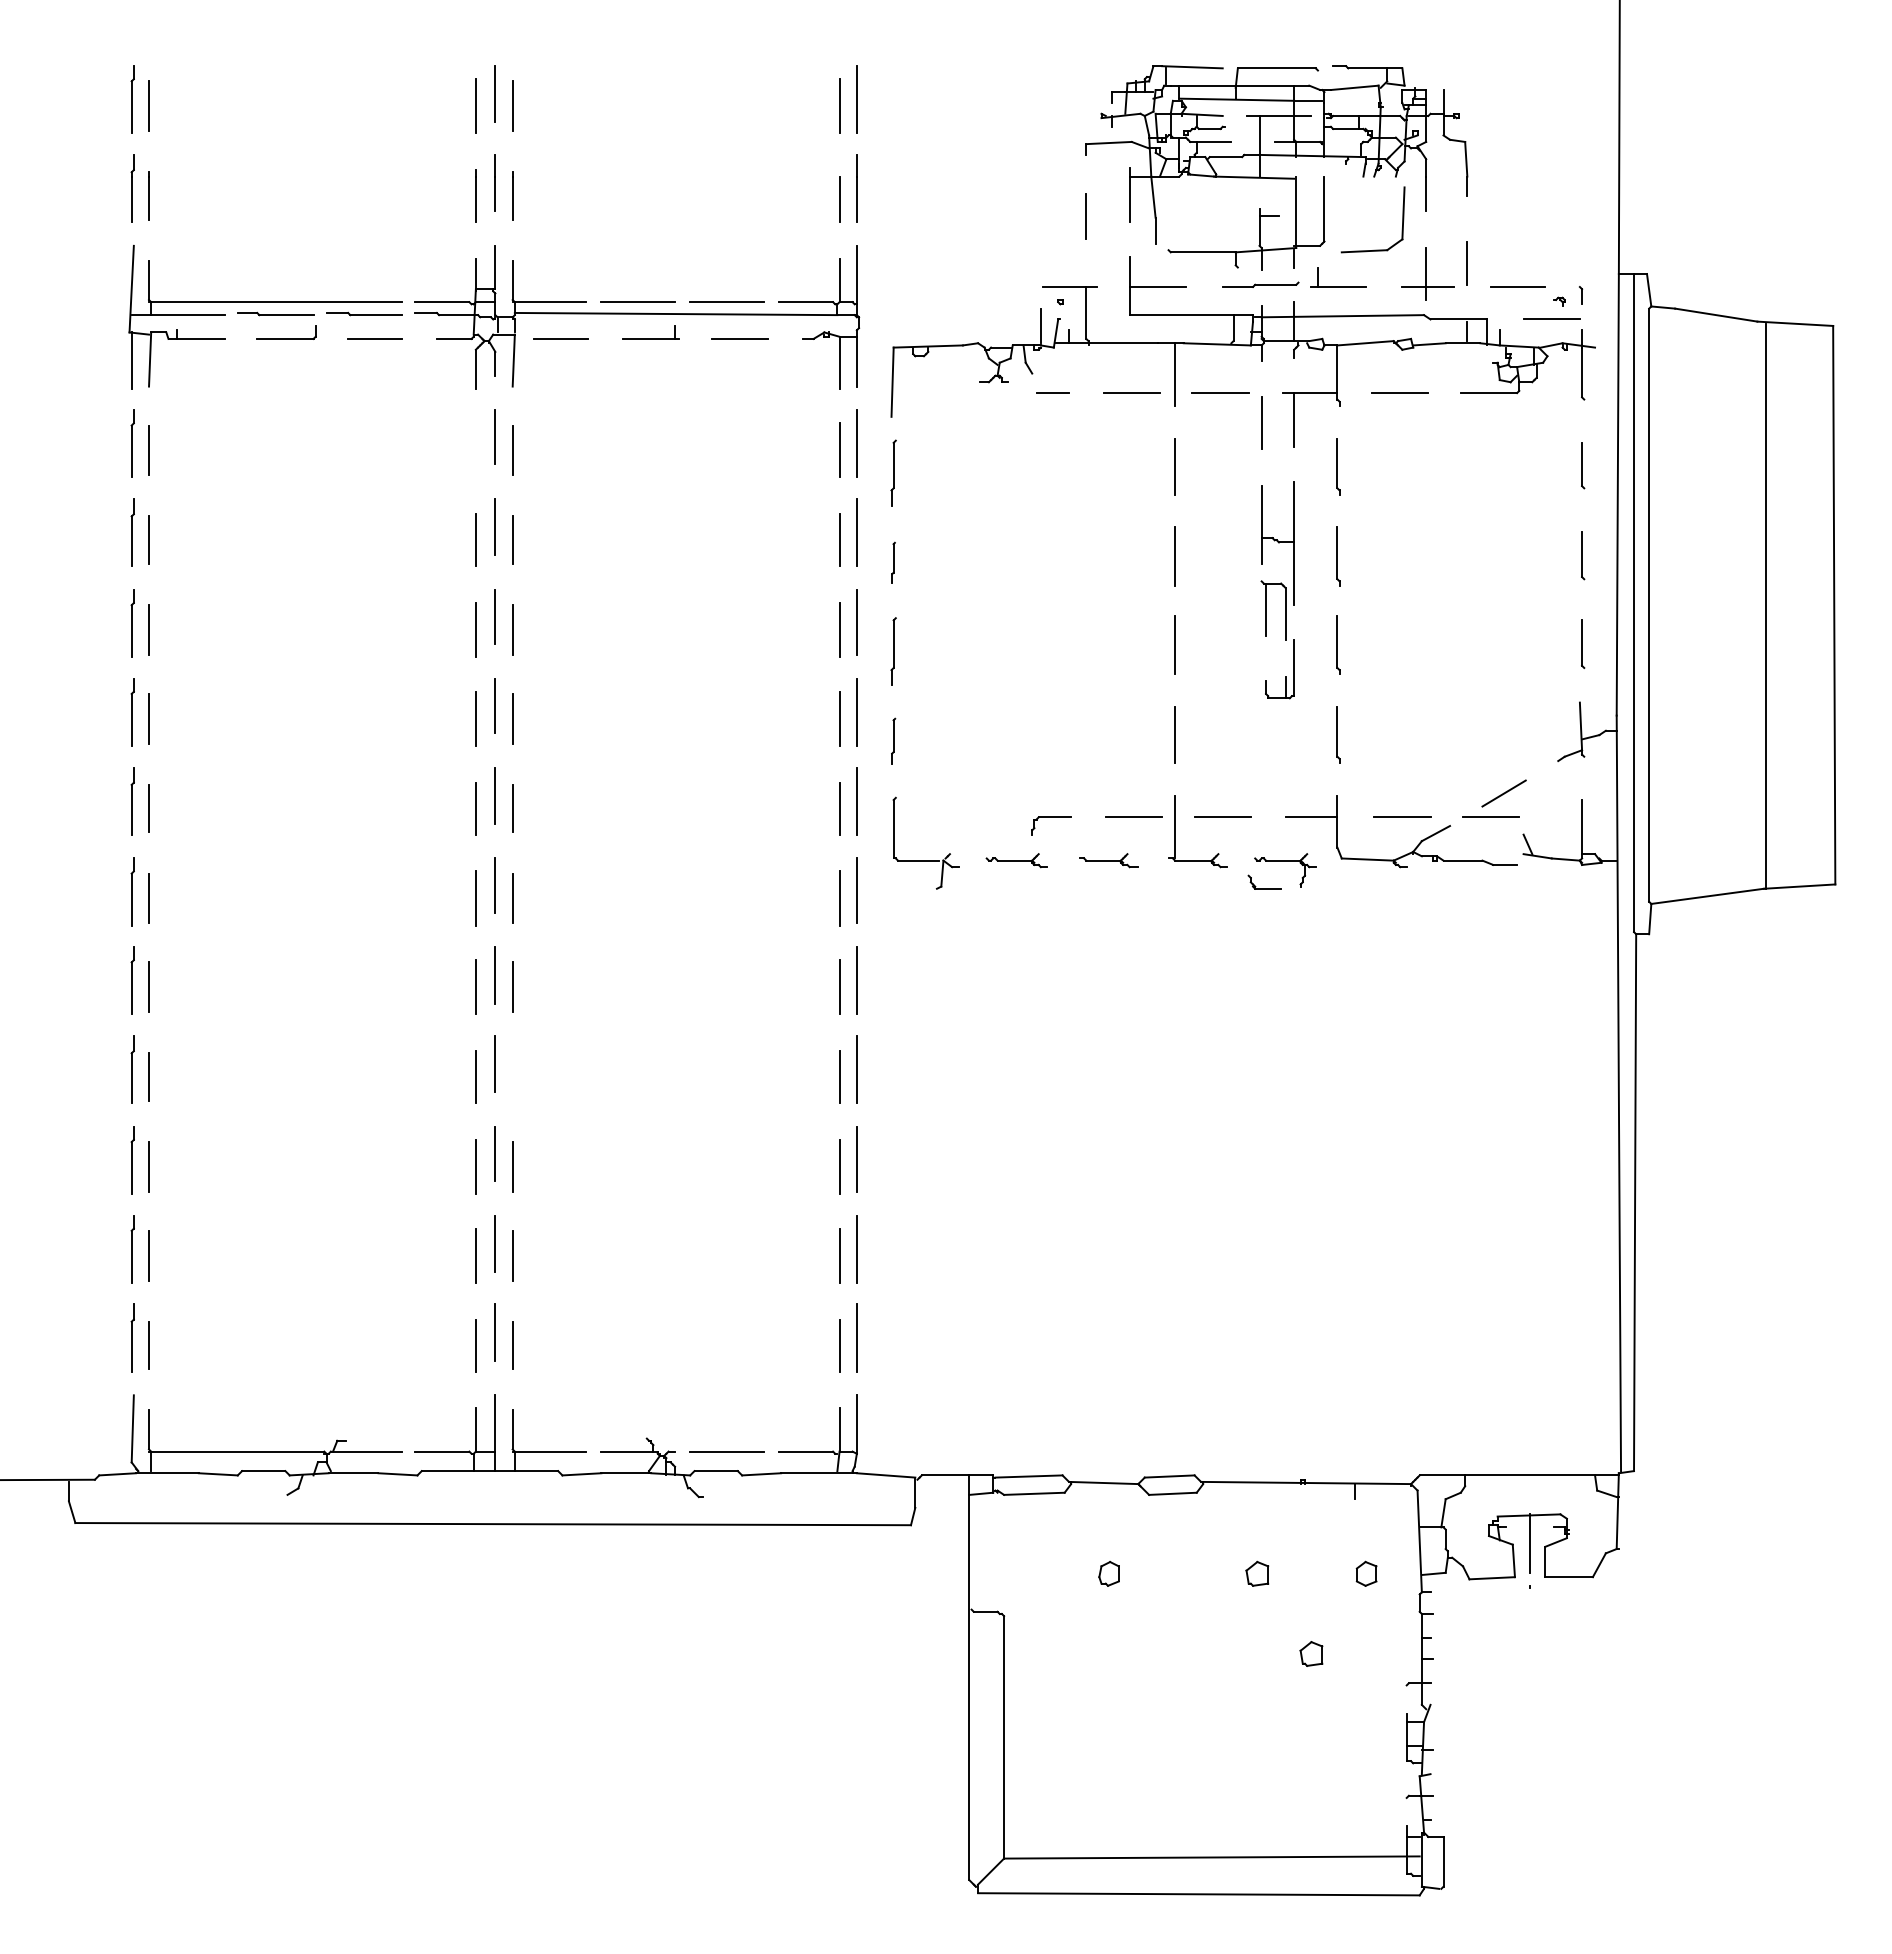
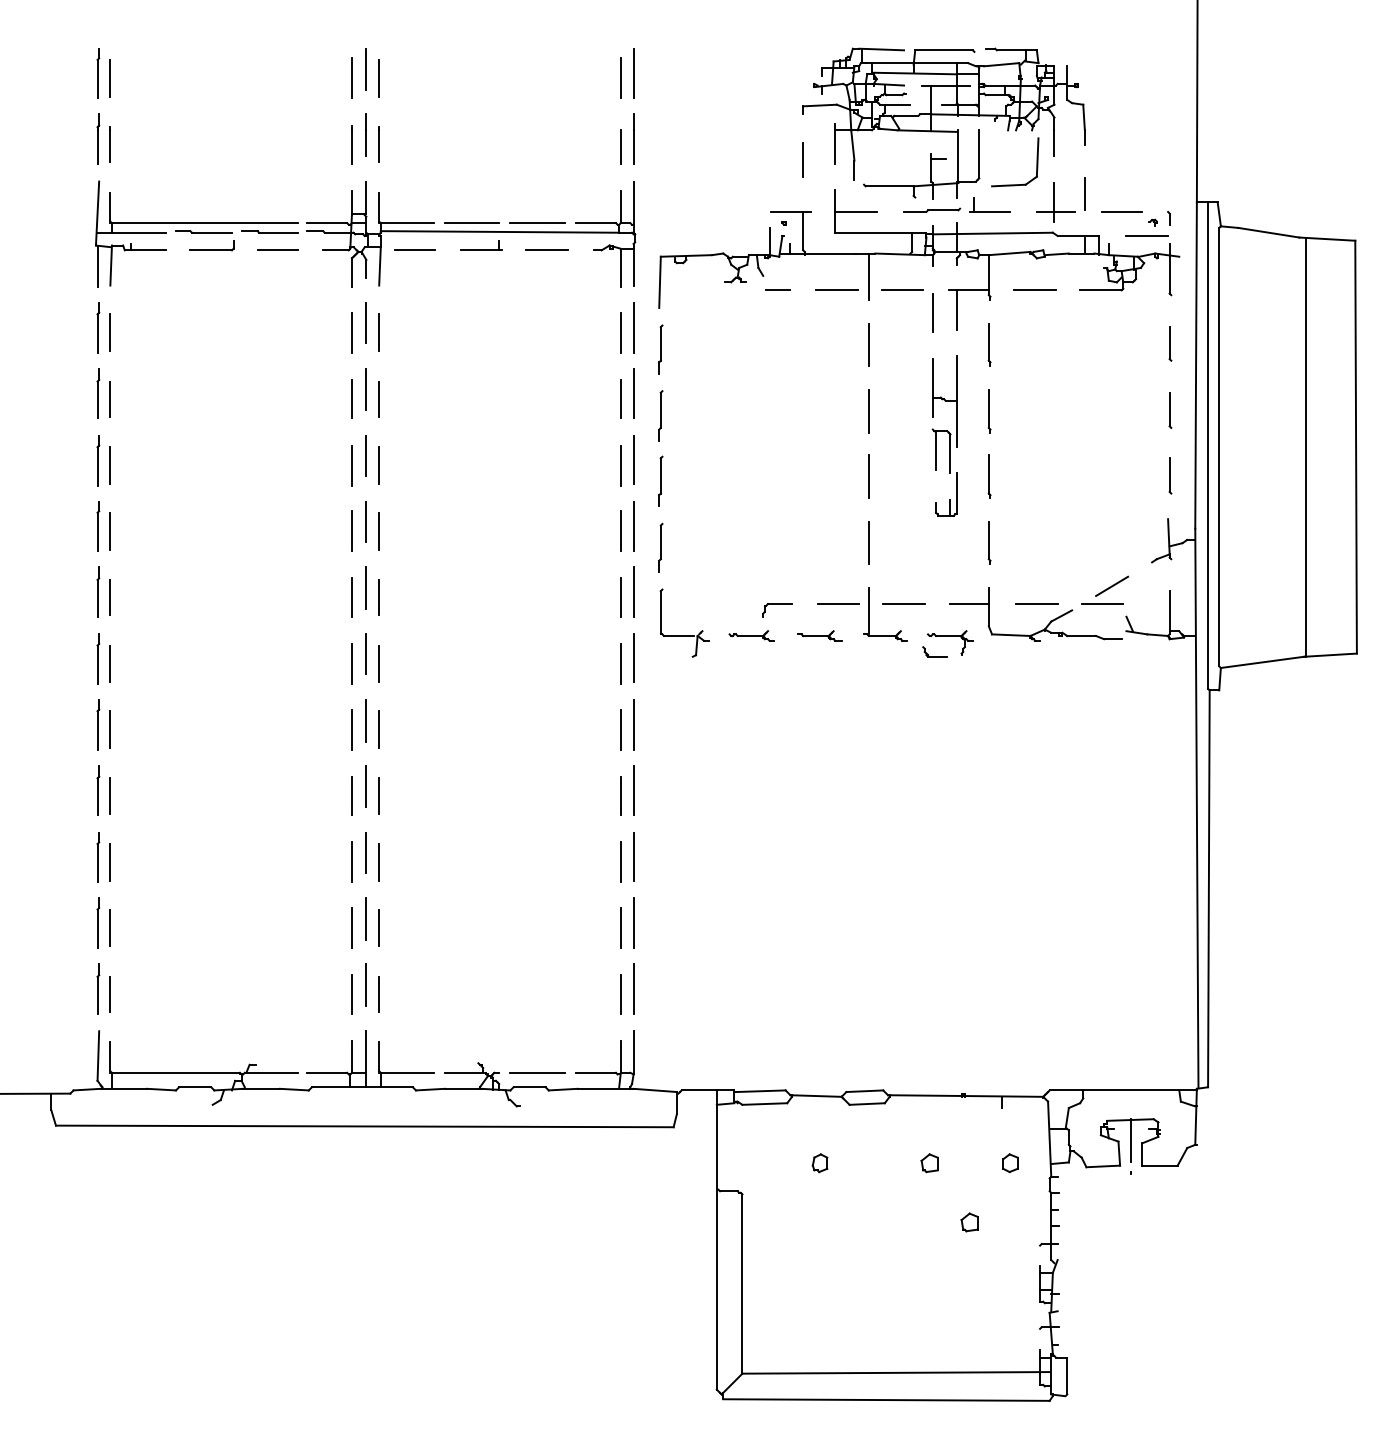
line: (475, 450) -> (351, 332), added
part: (893, 562) -> (660, 415), size x1.67
part: (893, 741) -> (660, 547), size x1.43
line: (512, 1076) -> (379, 795), added

